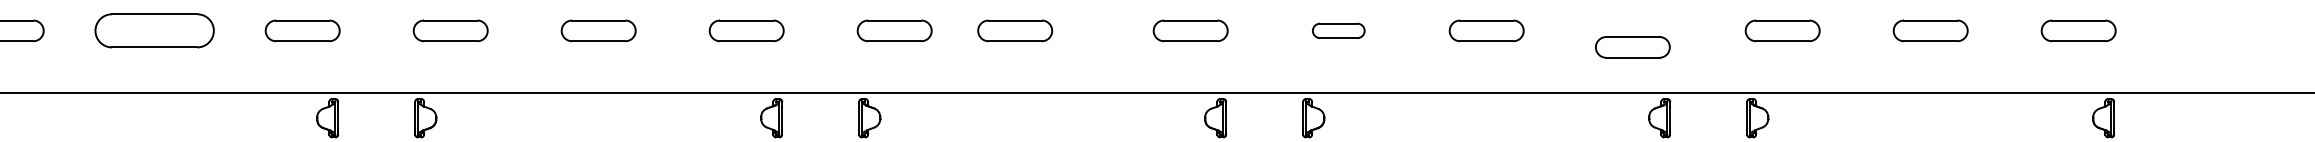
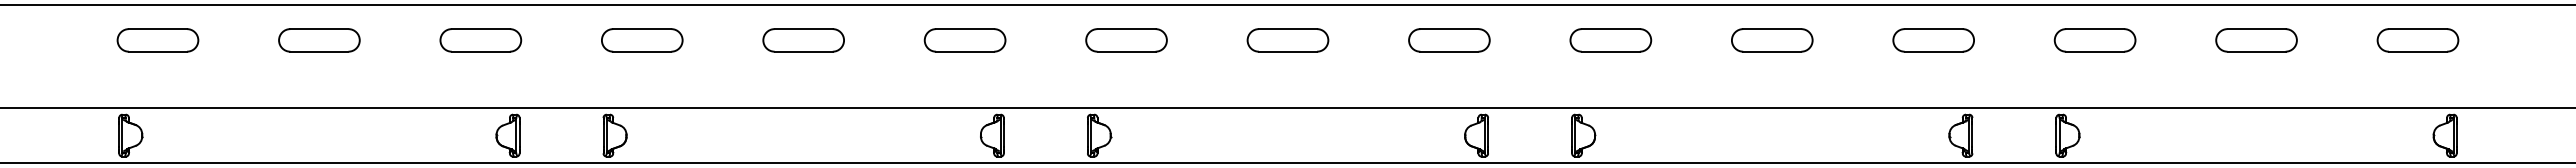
part: (154, 30) -> (319, 40), size x0.62
part: (1014, 30) -> (1287, 40), moved
part: (1338, 30) -> (1610, 40), size x1.43
part: (1632, 47) -> (1933, 40), moved

